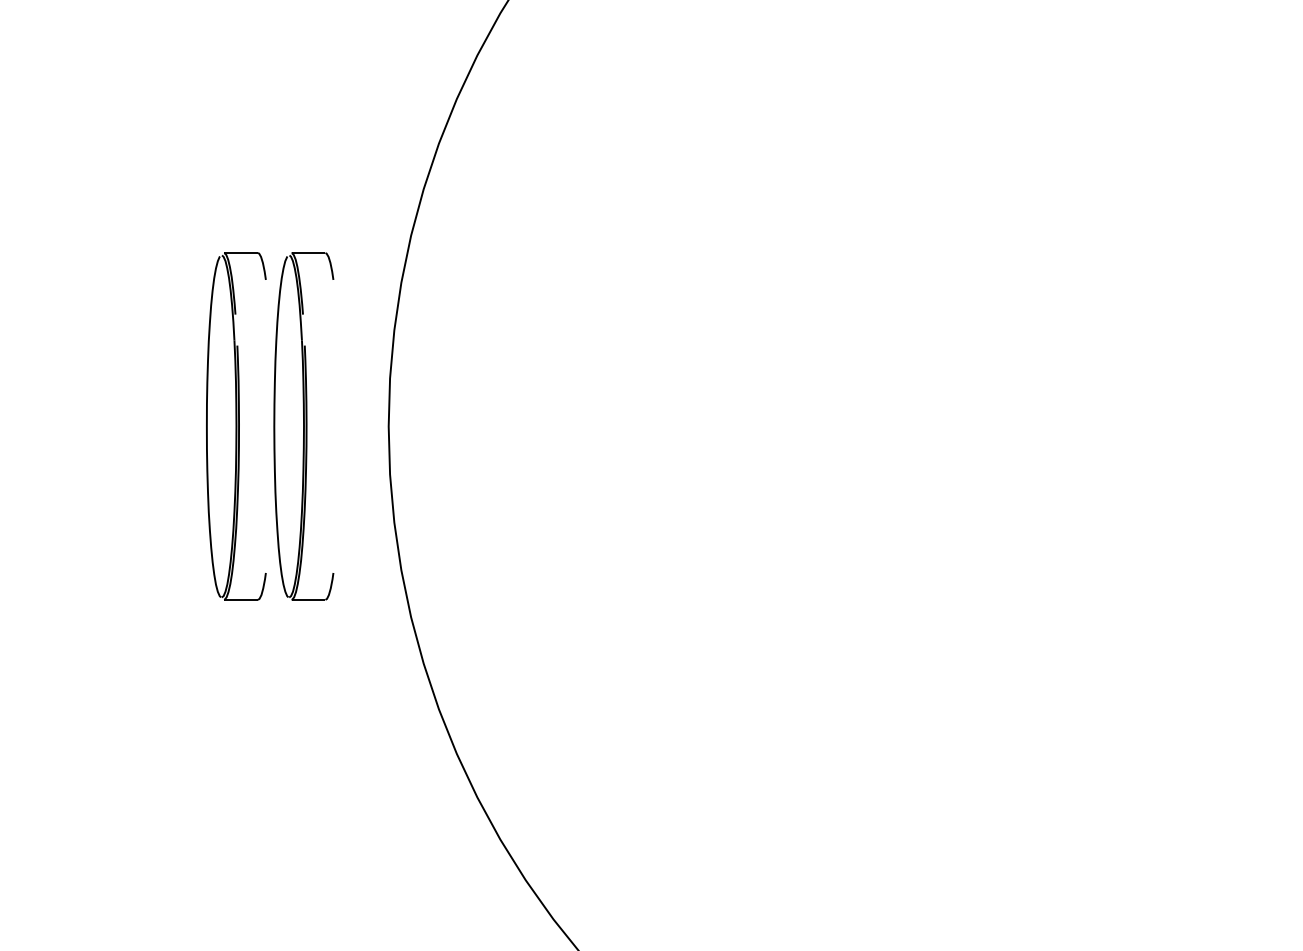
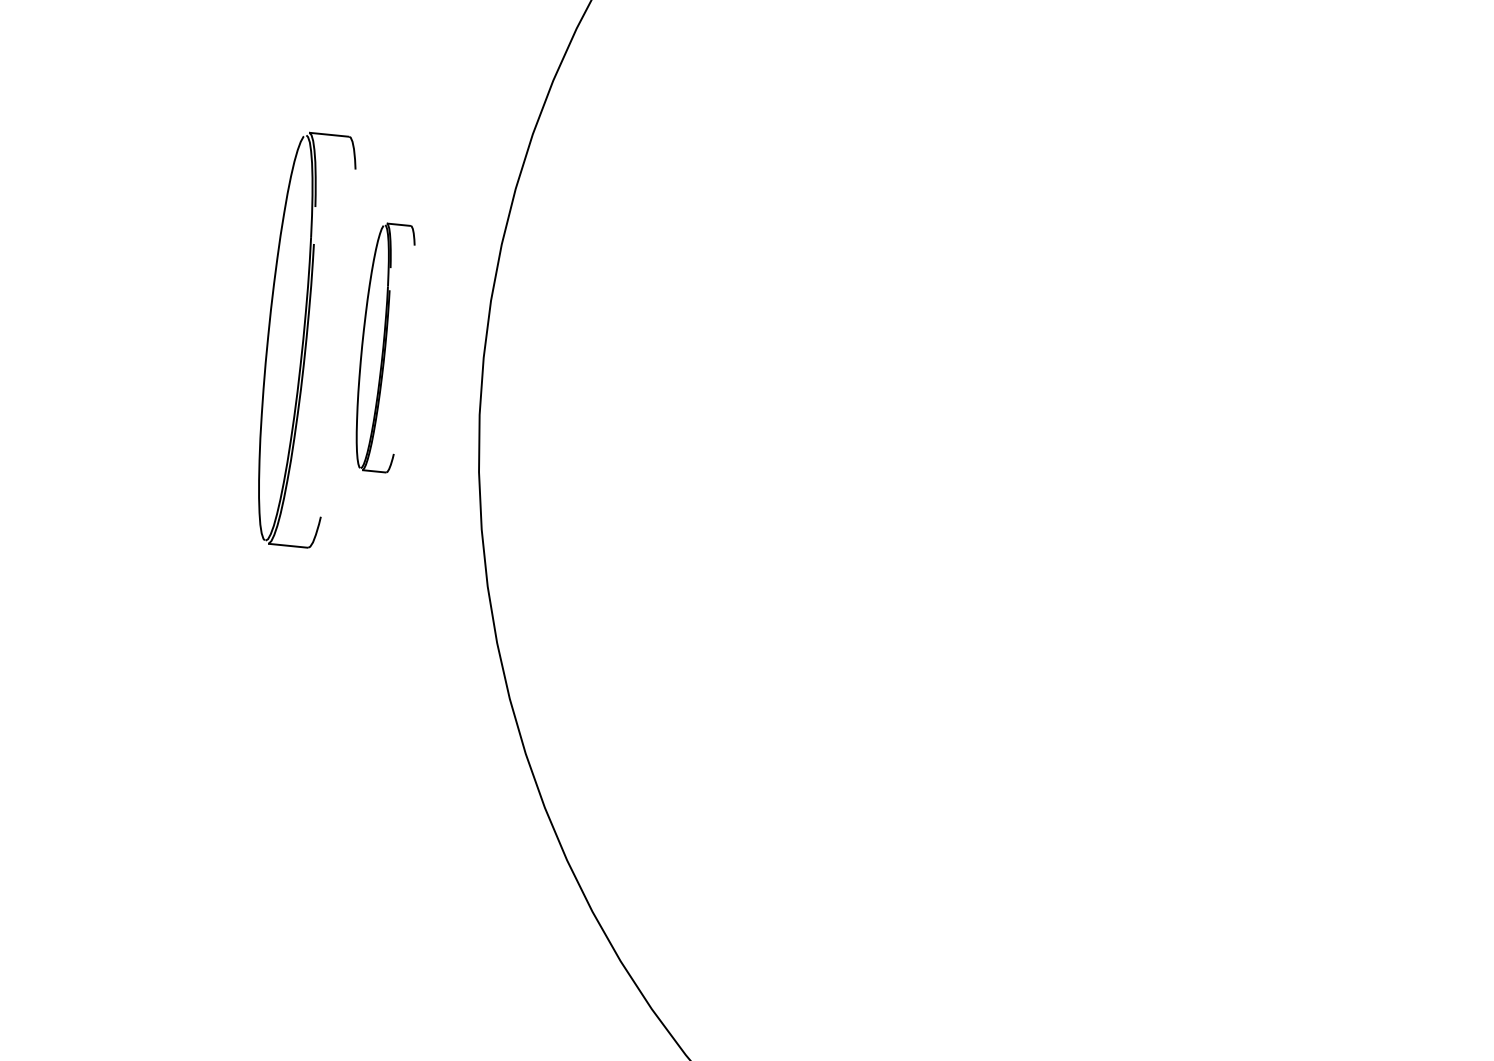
part: (303, 426) -> (382, 347), size x0.6

